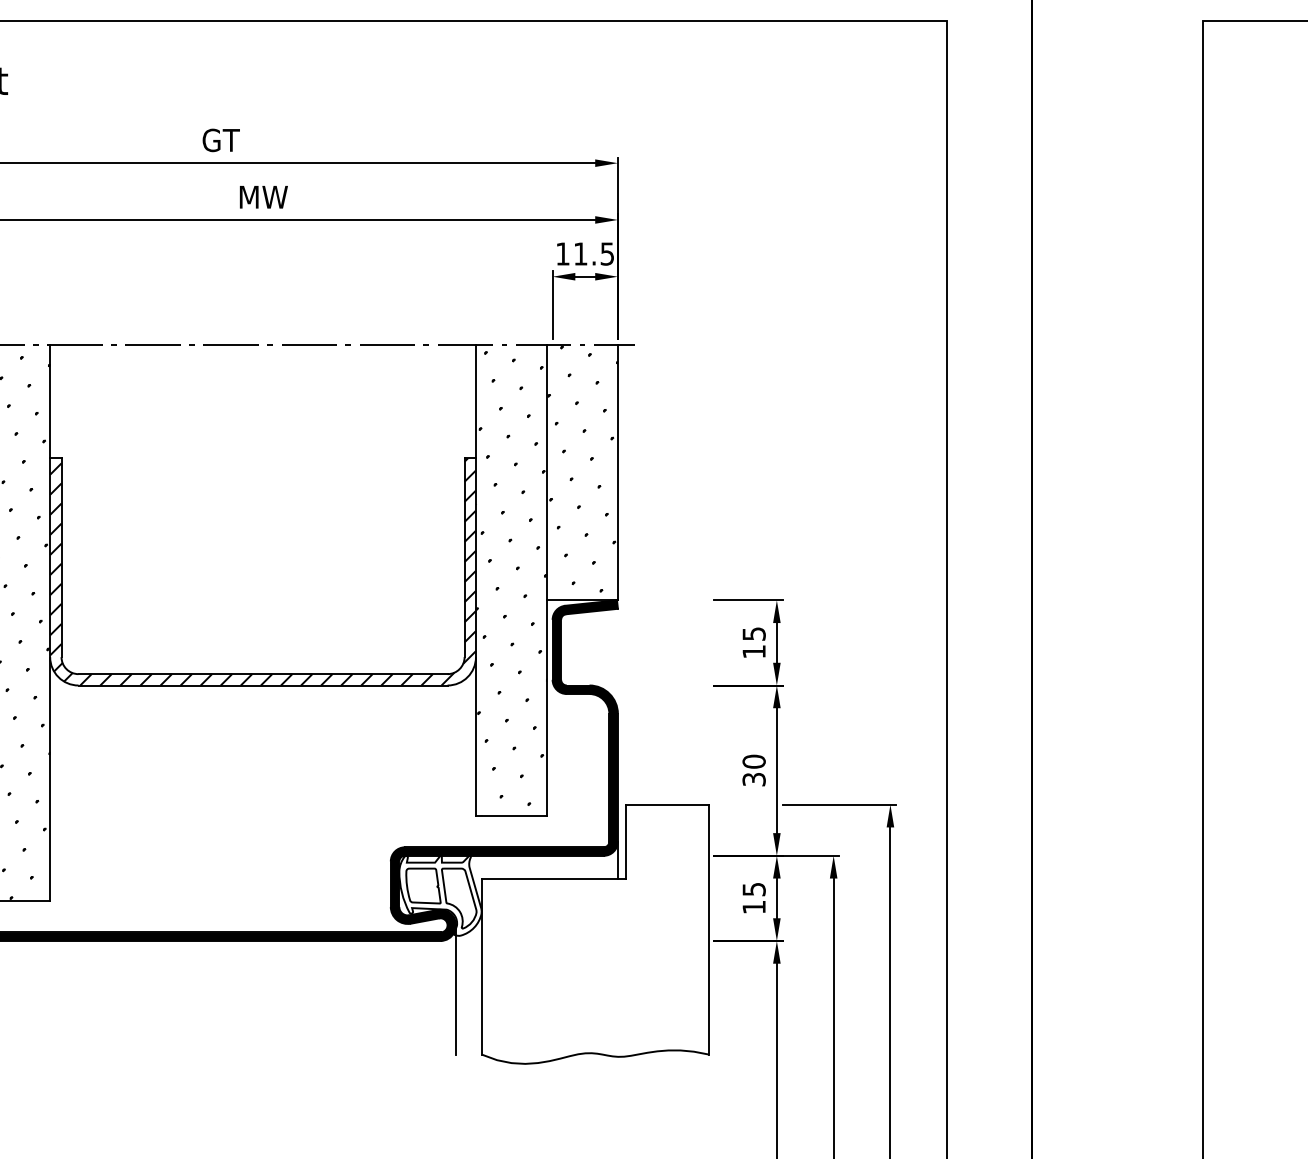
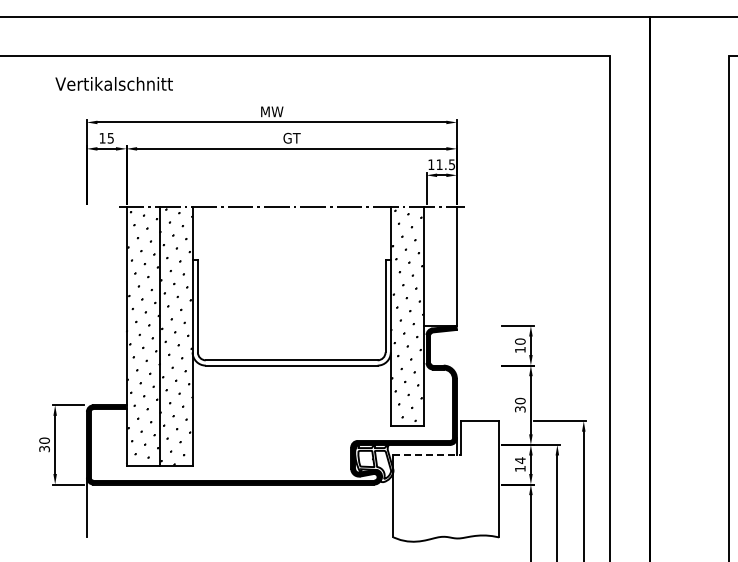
text: (221, 139) -> (272, 111), GT -> MW
text: (264, 195) -> (292, 137), MW -> GT
hatch: (580, 468) -> (439, 264), removed
hatch: (262, 571) -> (291, 312), removed
text: (754, 633) -> (520, 341), 15 -> 10
line: (554, 878) -> (427, 455), solid -> dashed
text: (754, 889) -> (520, 460), 15 -> 14
line: (455, 990) -> (381, 507), removed

